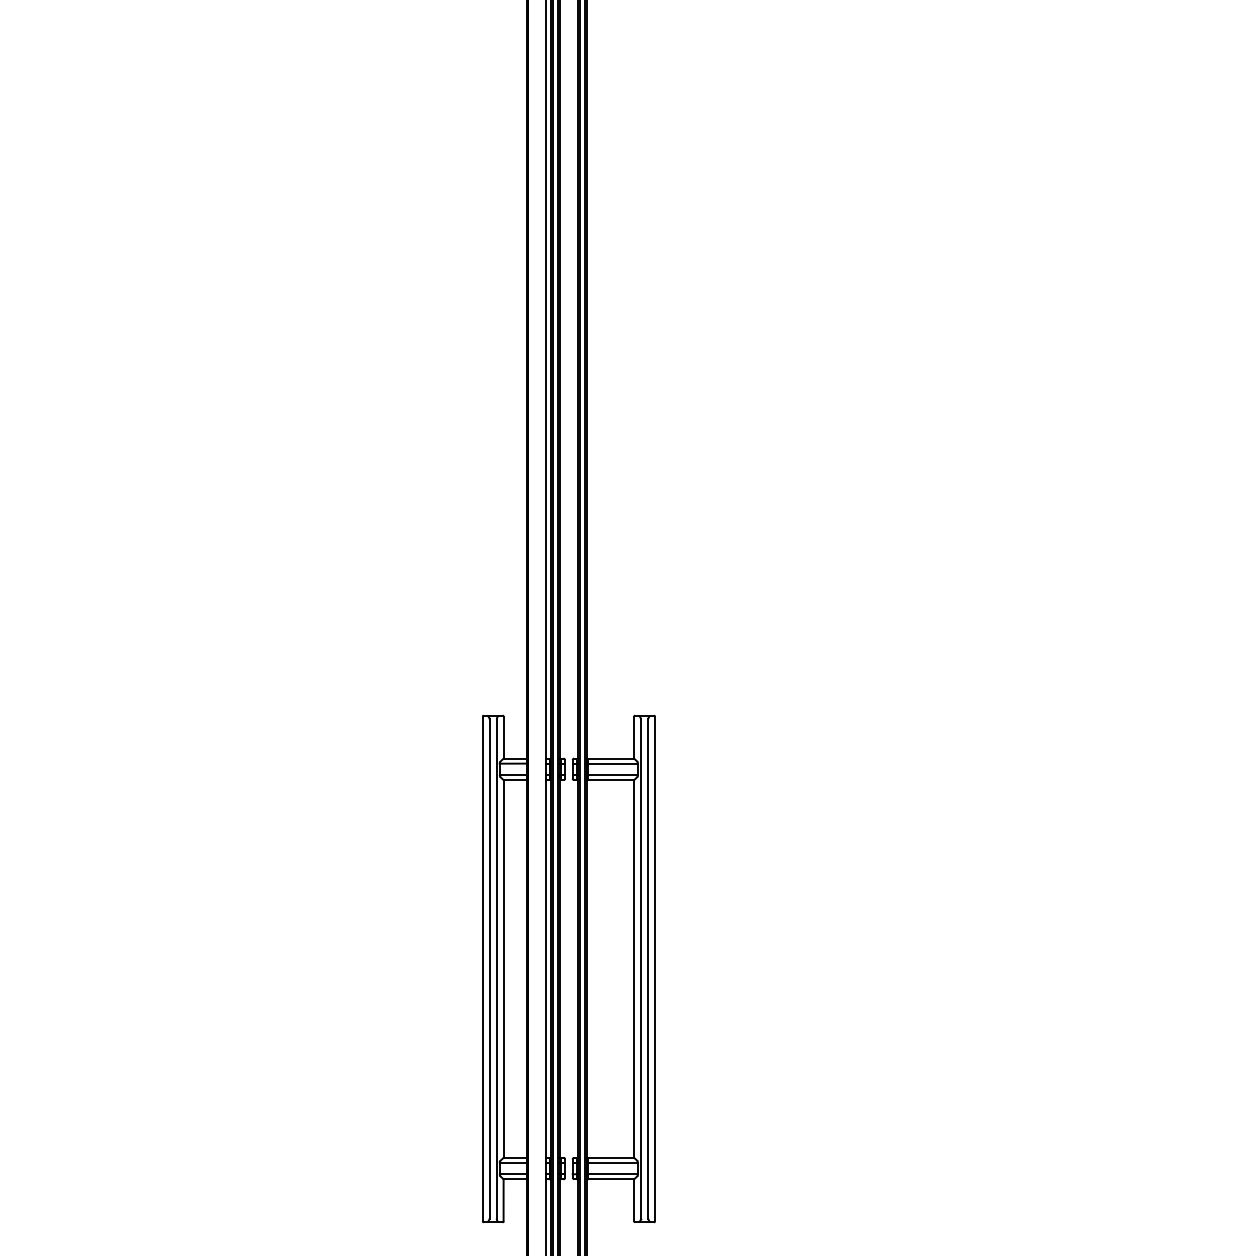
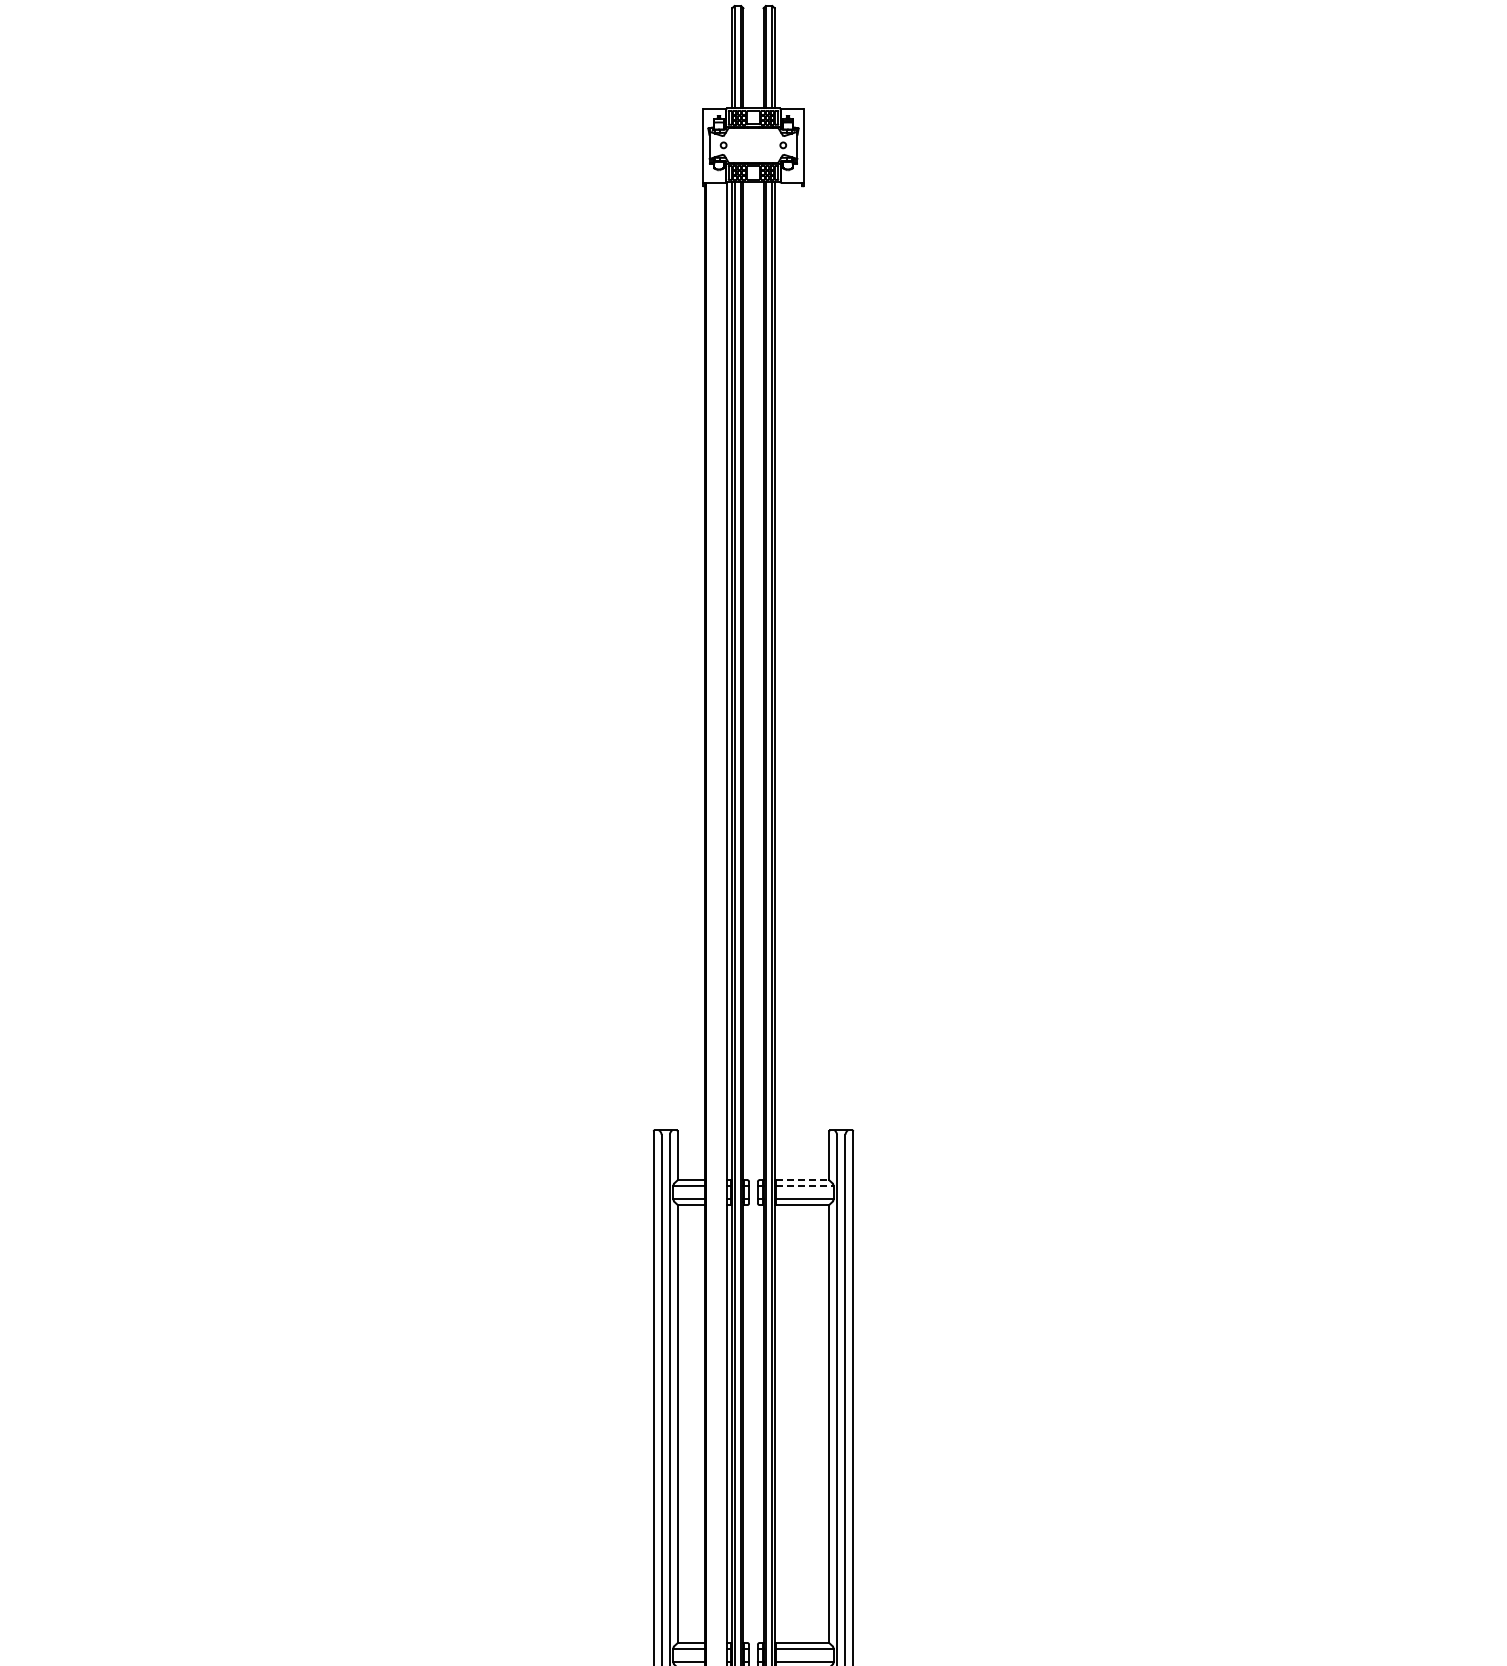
line: (611, 758) -> (802, 1180), solid -> dashed
line: (612, 764) -> (804, 1186), solid -> dashed

